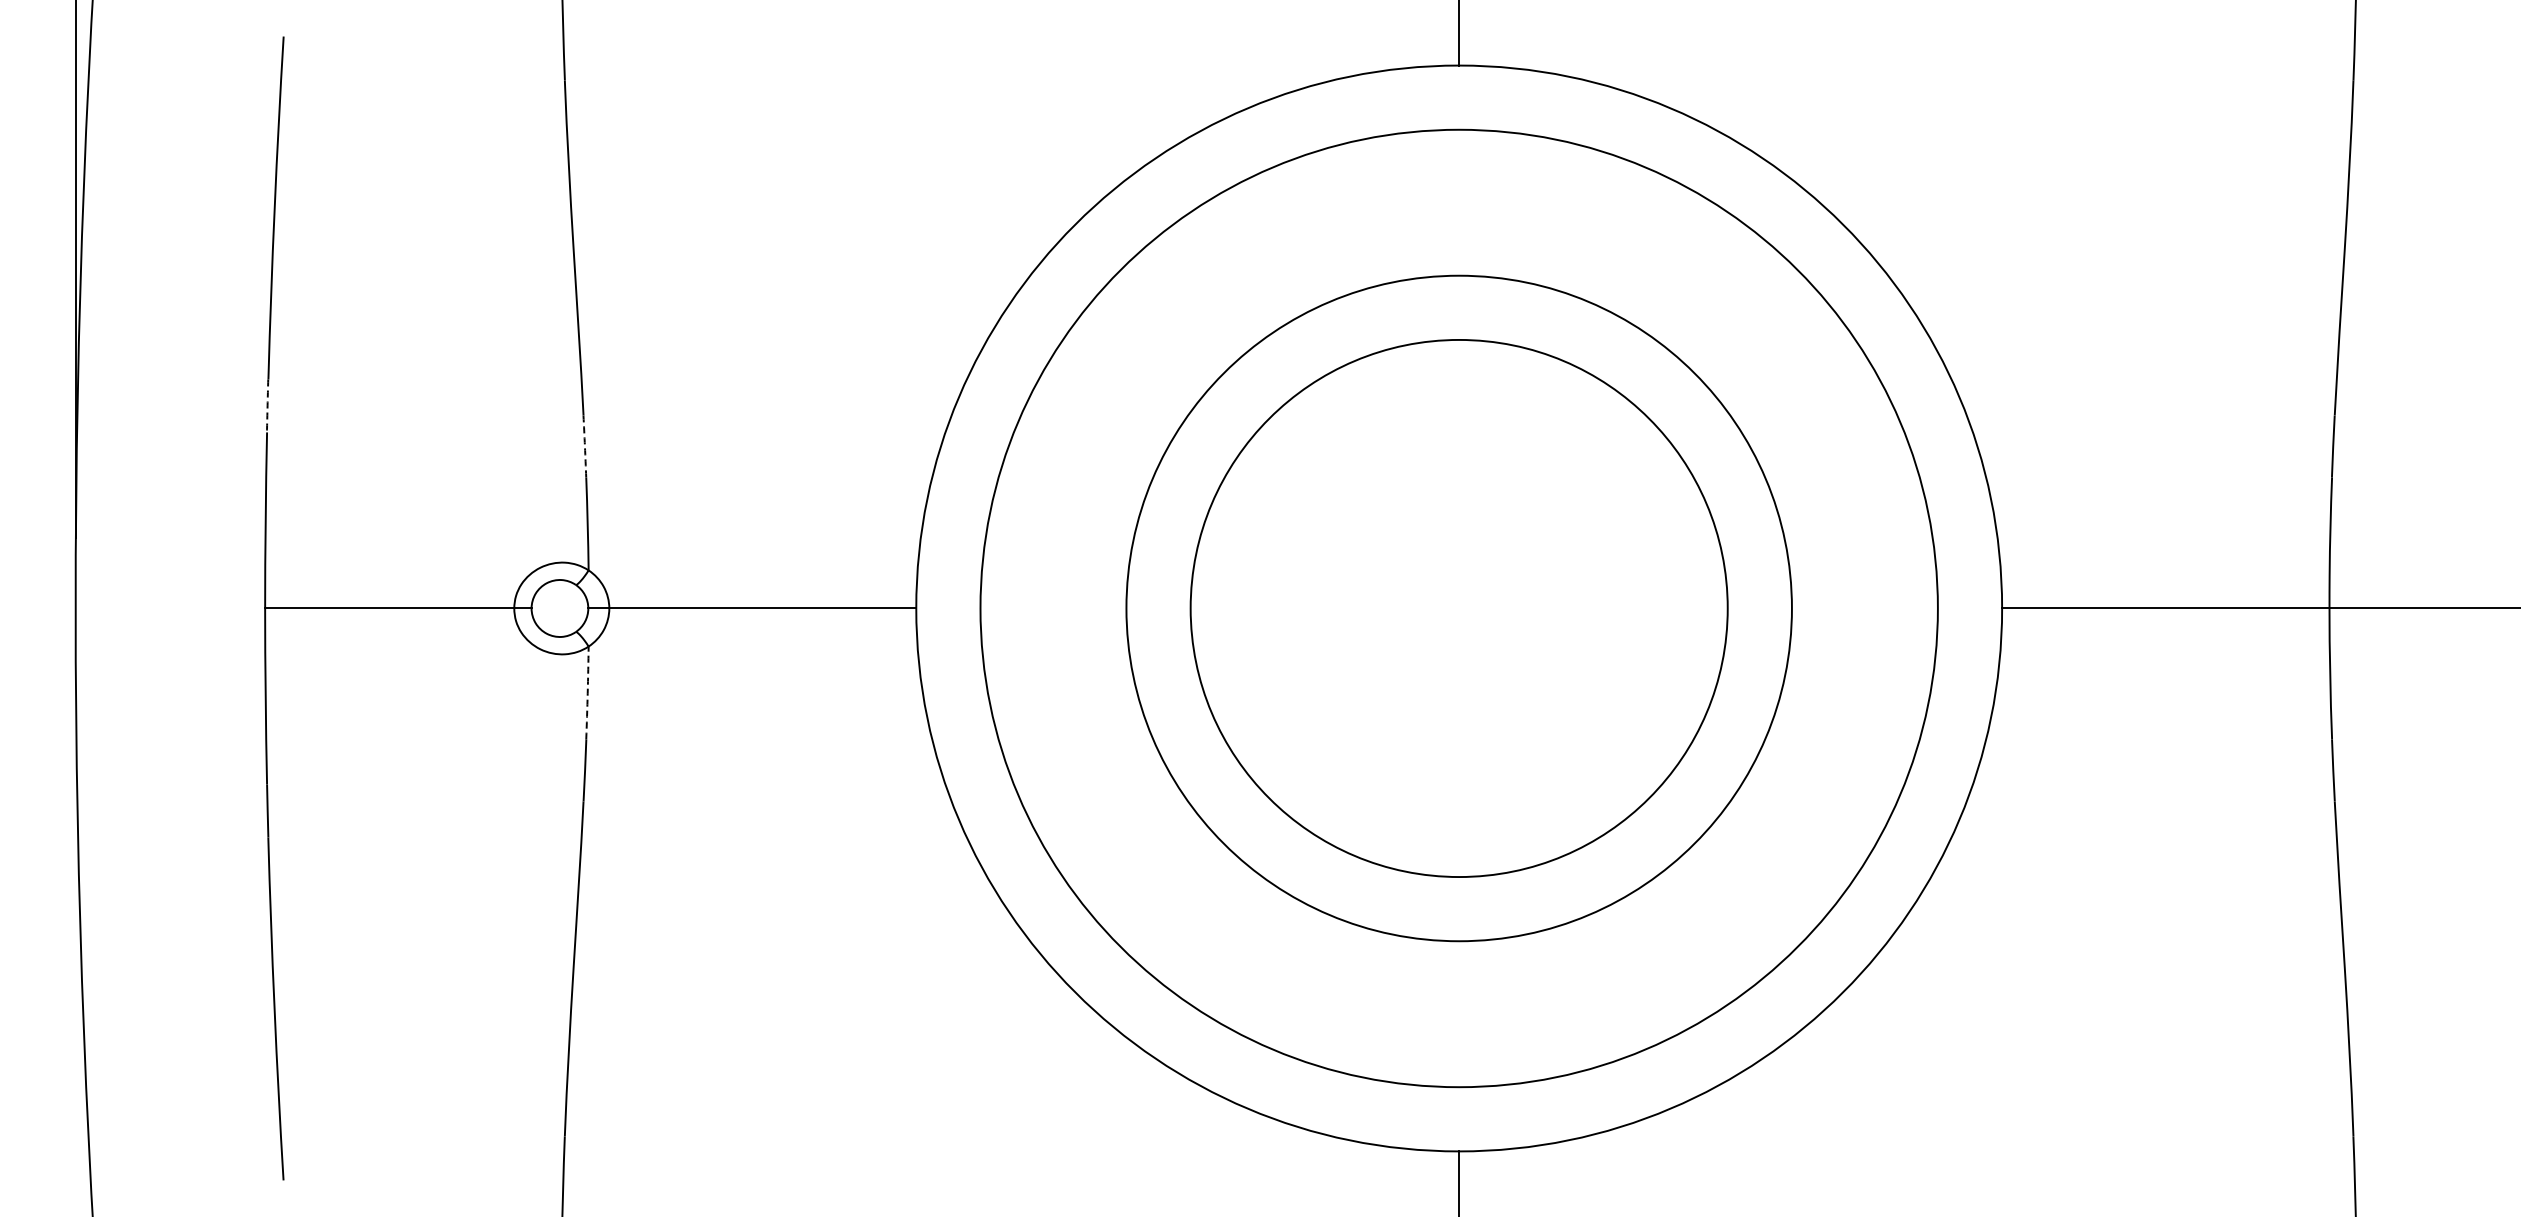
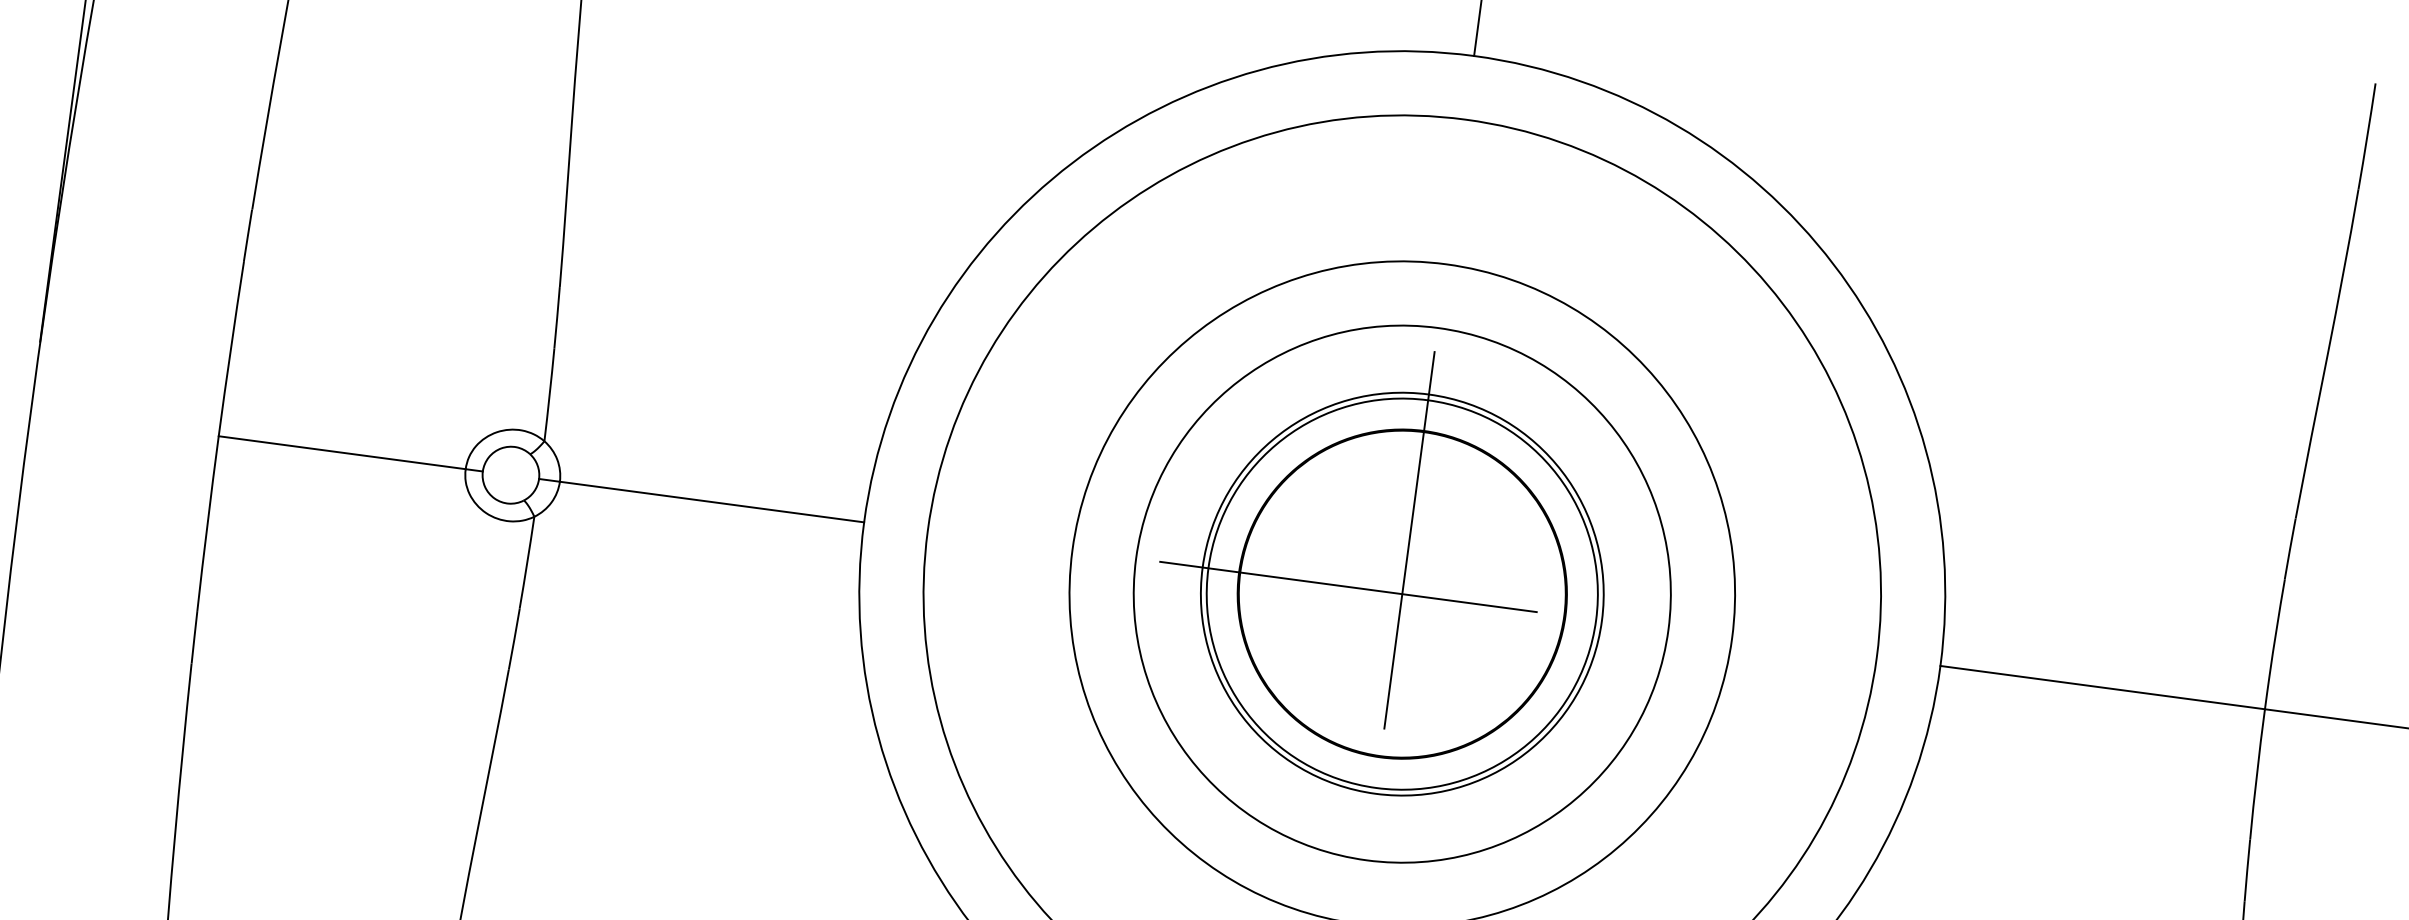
arc: (267, 405) -> (247, 235), dashed -> solid
arc: (584, 446) -> (556, 317), dashed -> solid
part: (1437, 586) -> (1383, 569), added
arc: (587, 693) -> (527, 563), dashed -> solid

